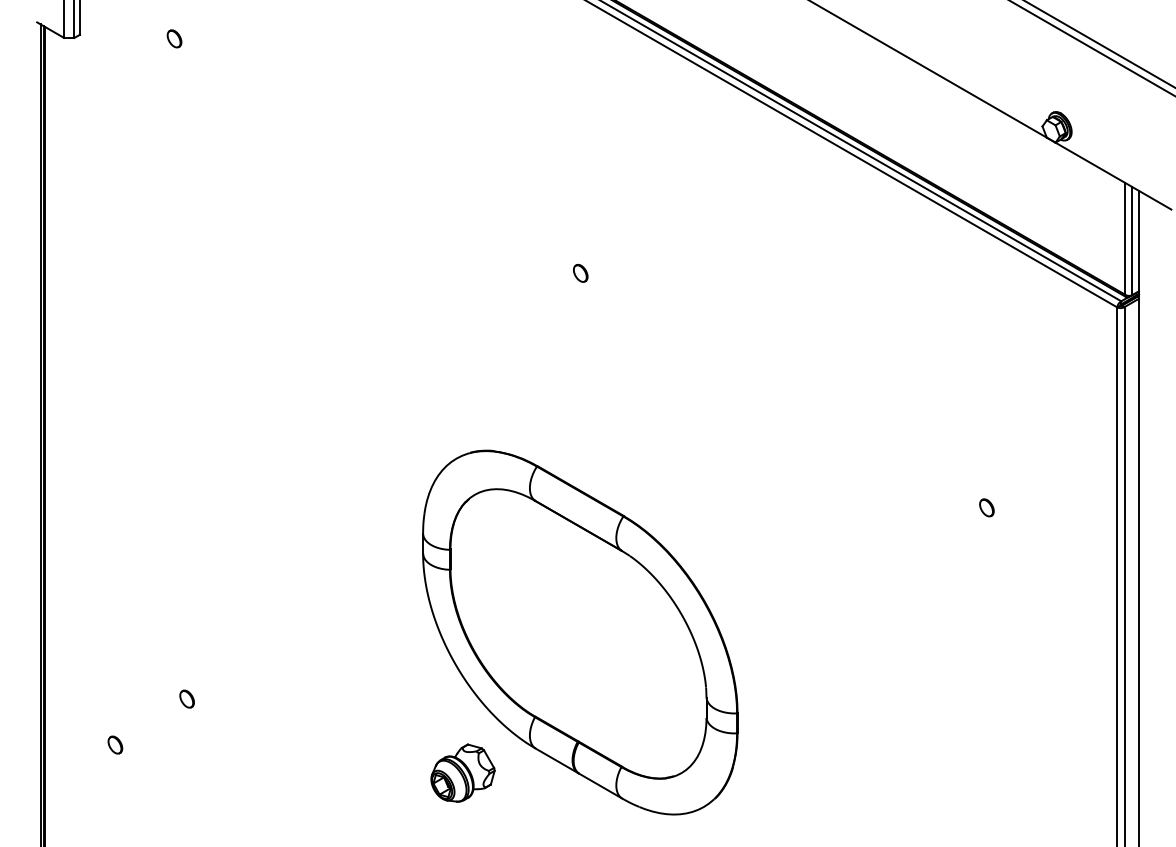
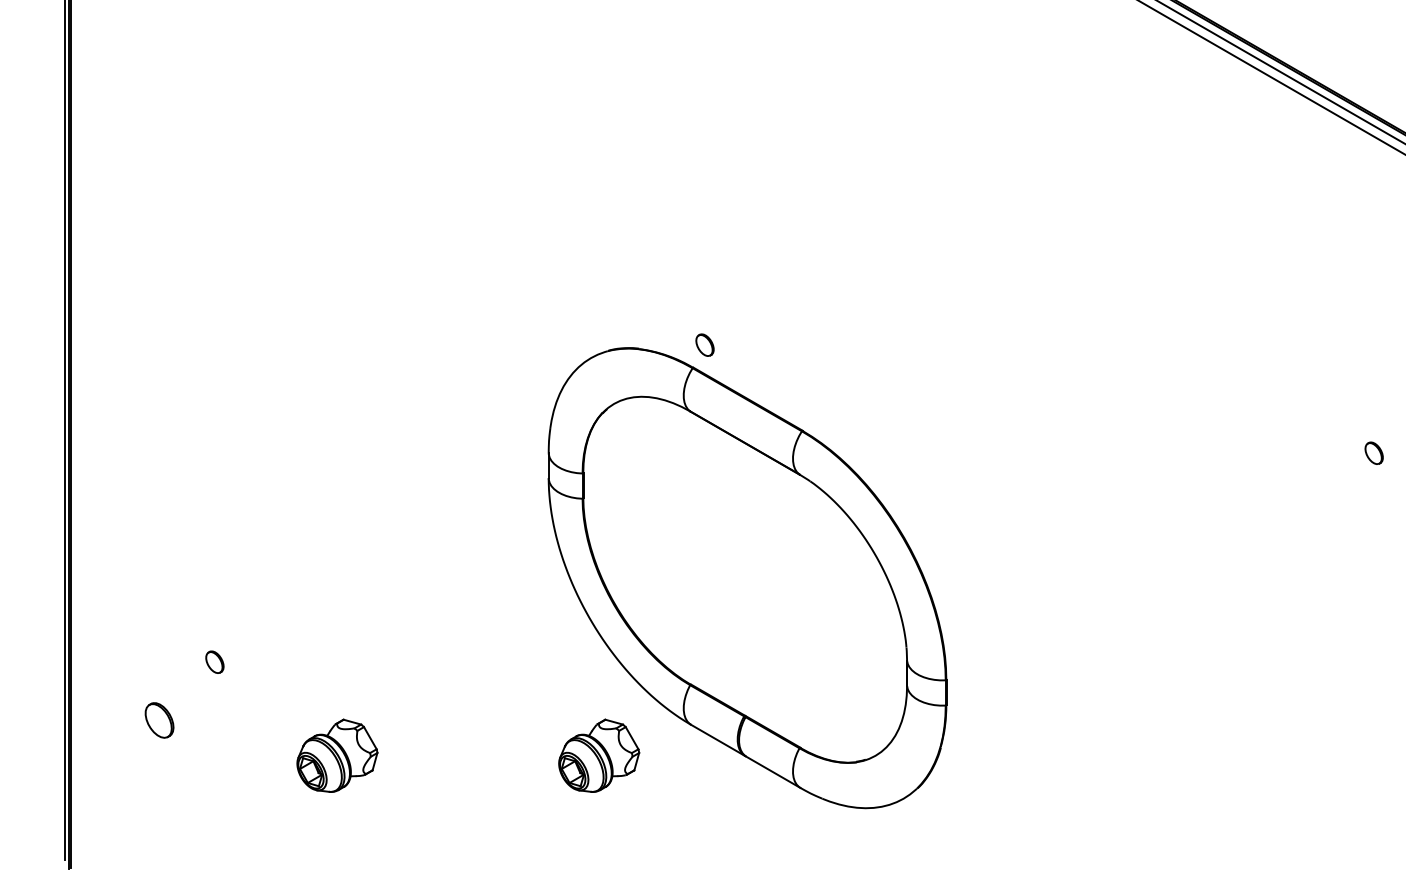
part: (580, 272) -> (704, 344), moved
part: (986, 507) -> (1373, 452), moved
part: (186, 698) -> (214, 661), moved
part: (115, 744) -> (159, 719), size x1.6
part: (255, 772) -> (336, 755), added

